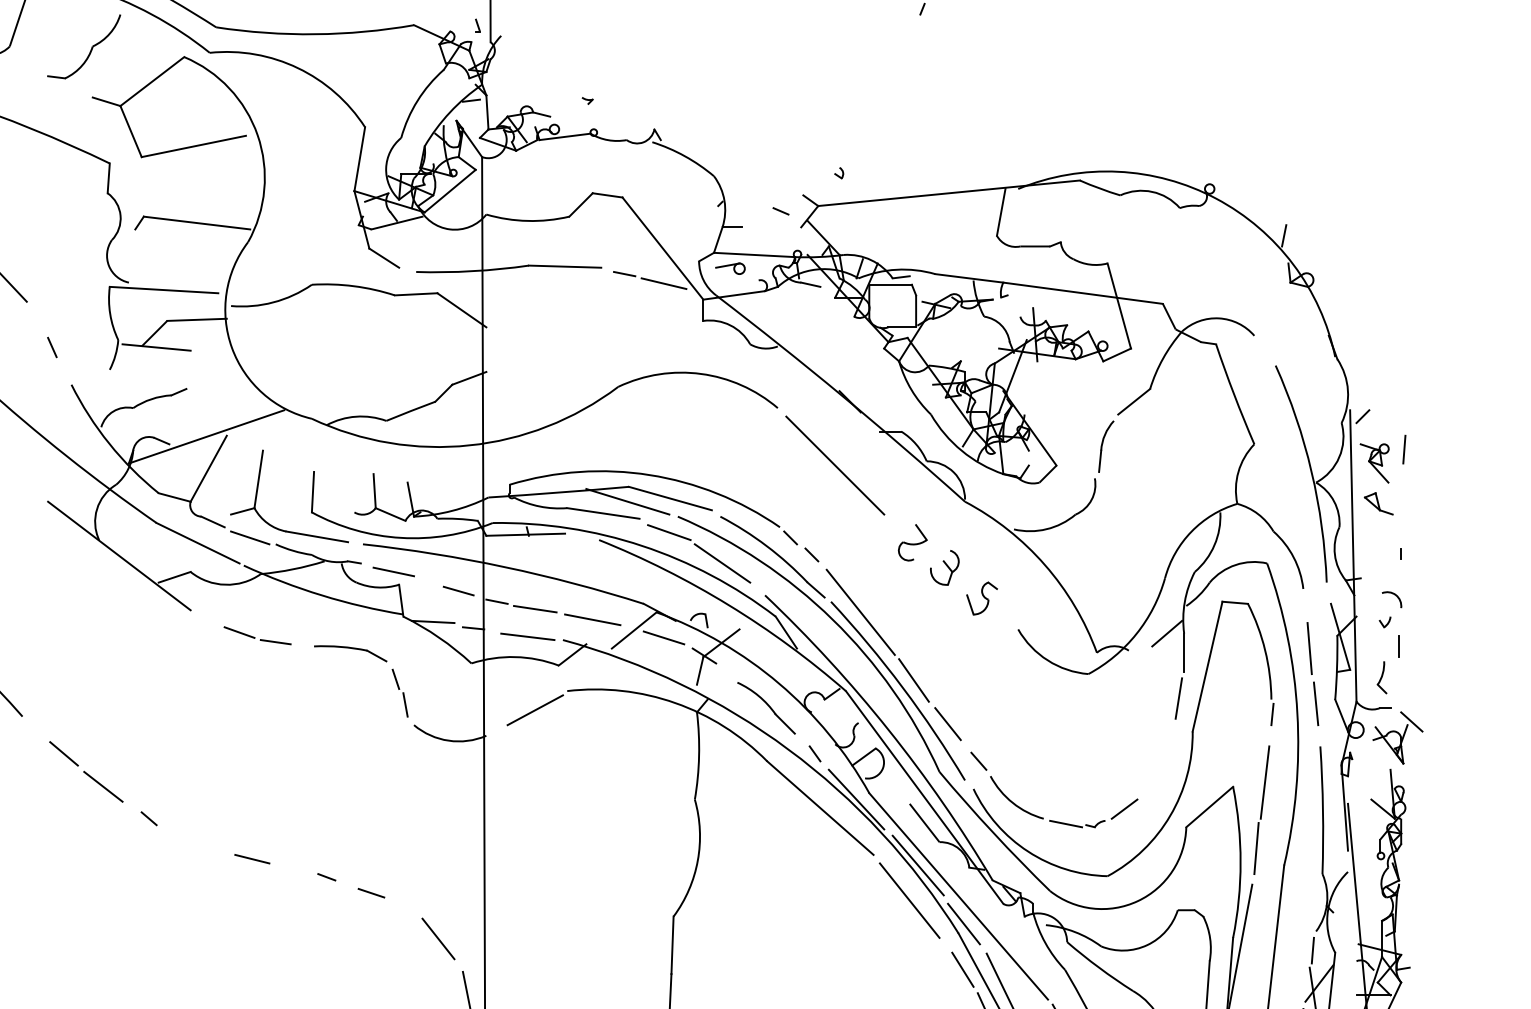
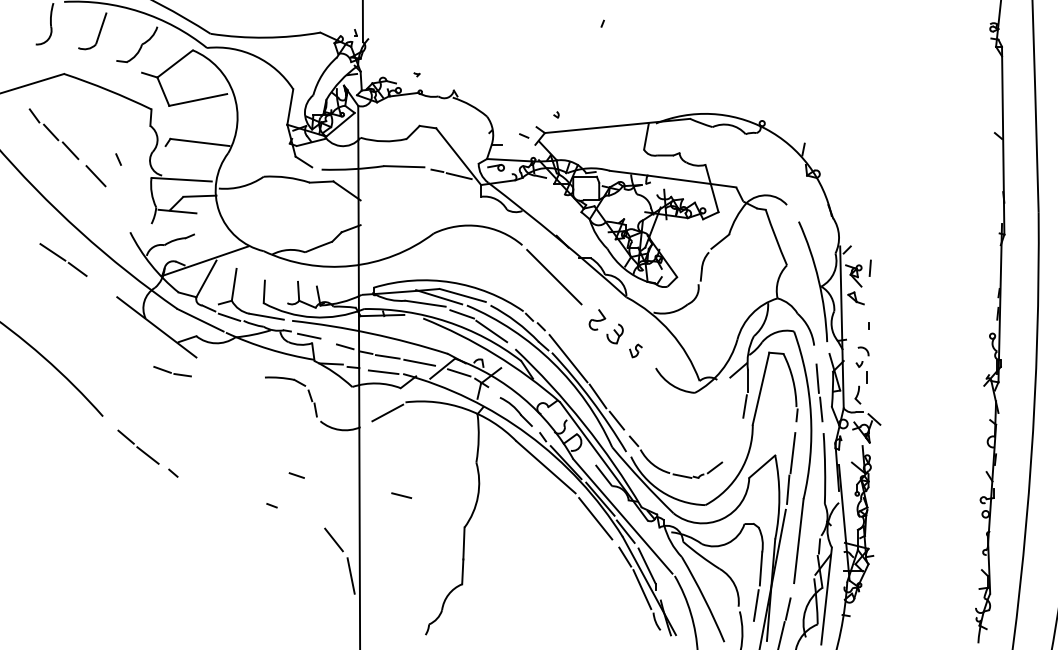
line: (52, 347) -> (118, 159), moved
part: (981, 597) -> (635, 350), size x0.7
part: (257, 635) -> (172, 371), moved
line: (252, 858) -> (401, 495), moved
line: (370, 893) -> (296, 475), moved

